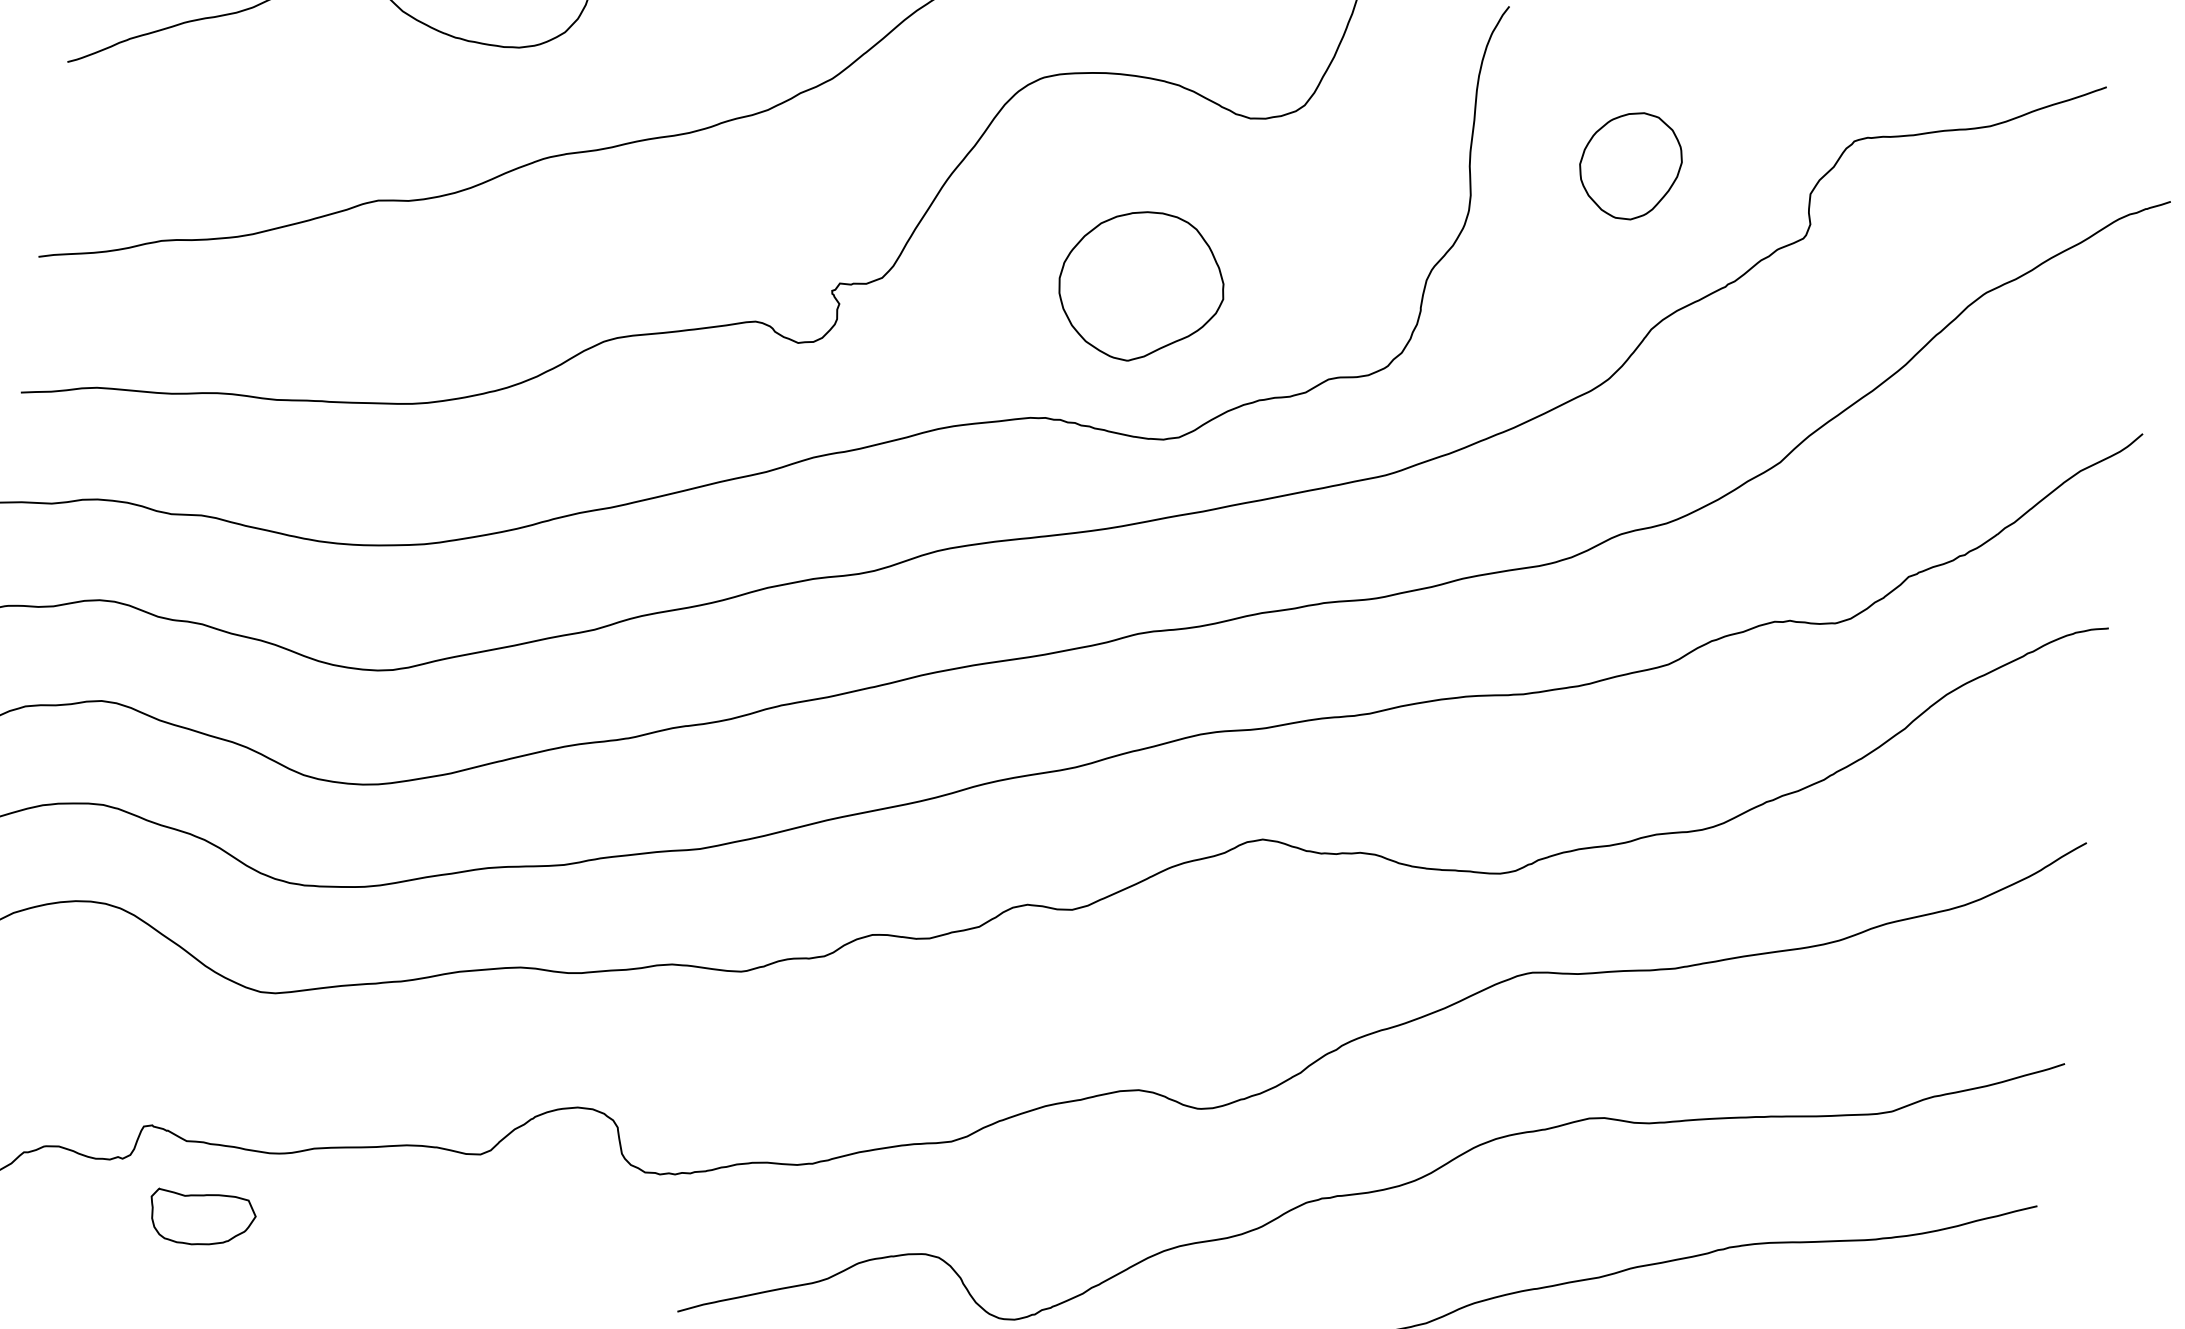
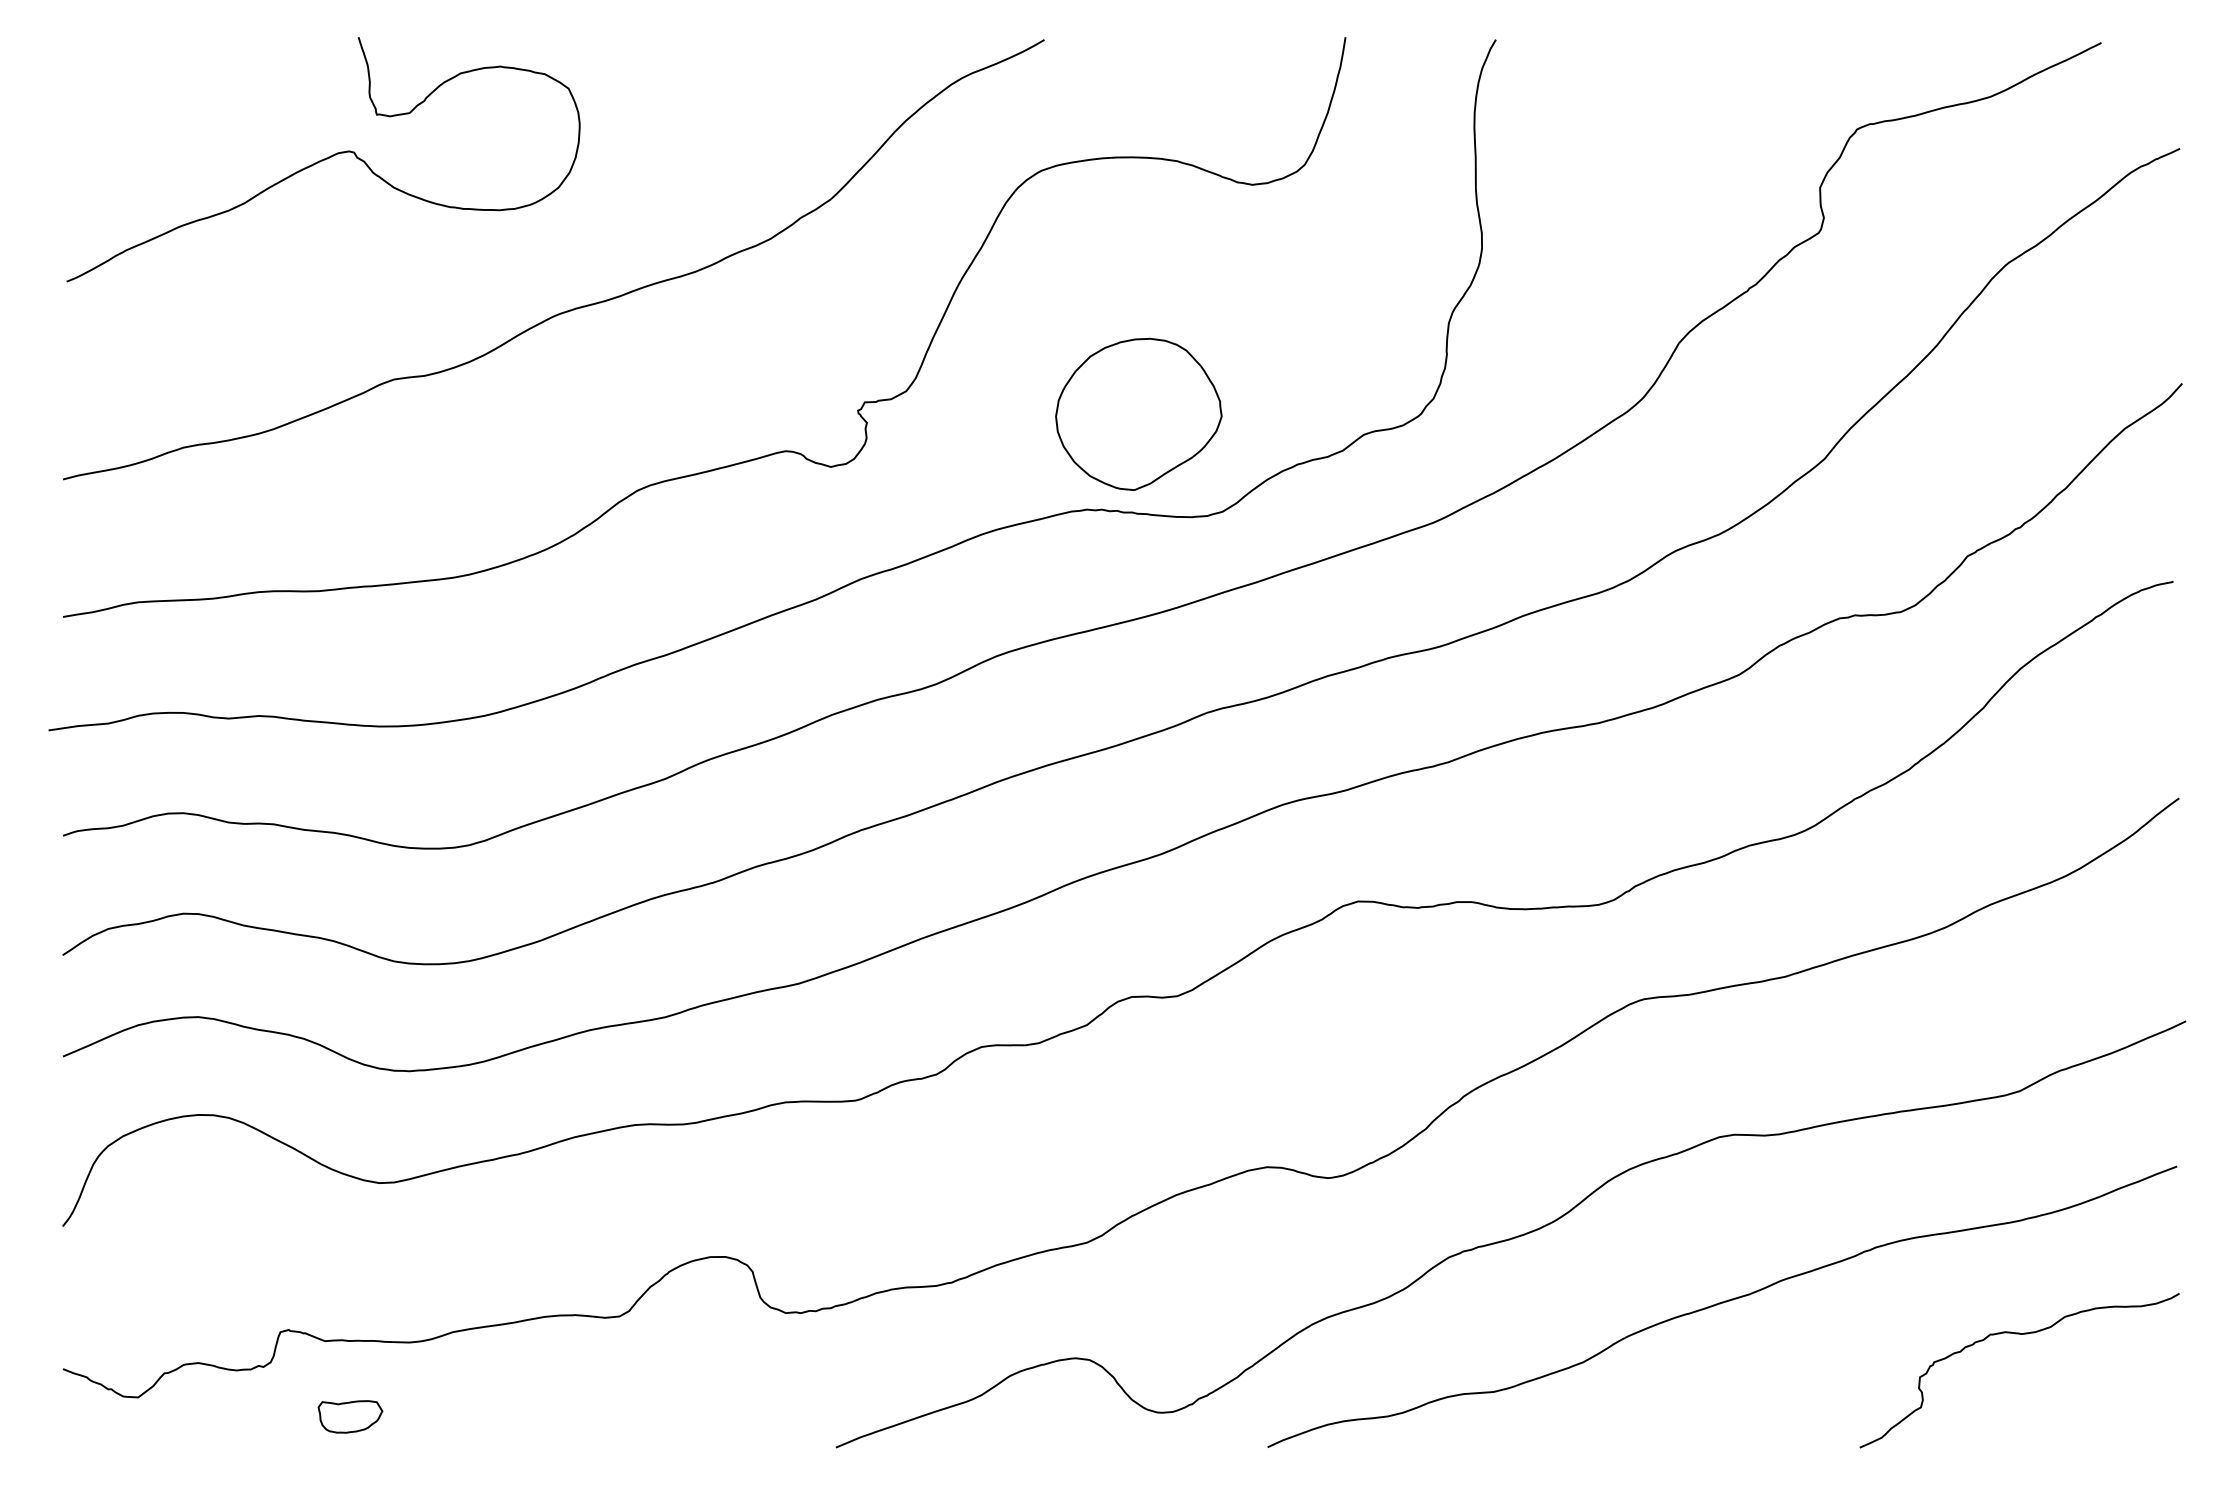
part: (1629, 165) -> (1636, 182), removed
part: (1141, 285) -> (1138, 413), moved
part: (202, 1218) -> (350, 1416), size x0.6

